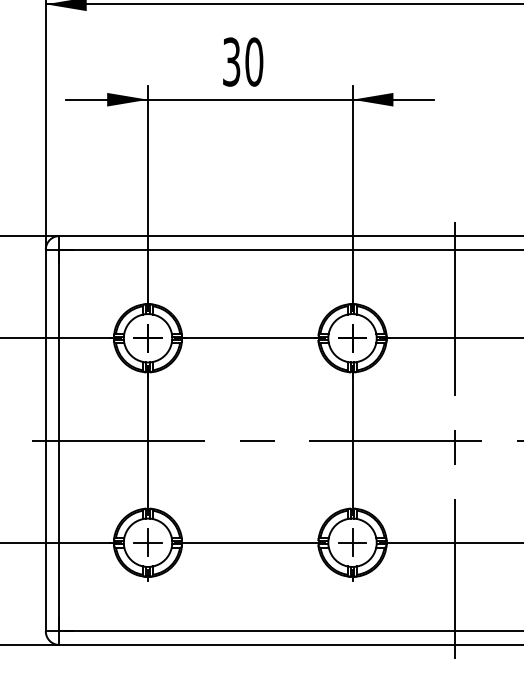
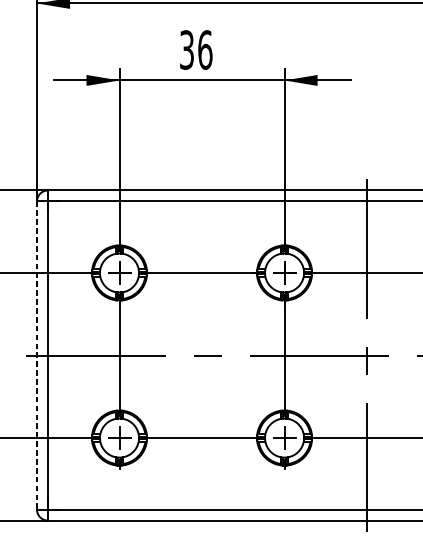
text: (254, 61) -> (205, 49), 30 -> 36
line: (45, 440) -> (36, 355), solid -> dashed

